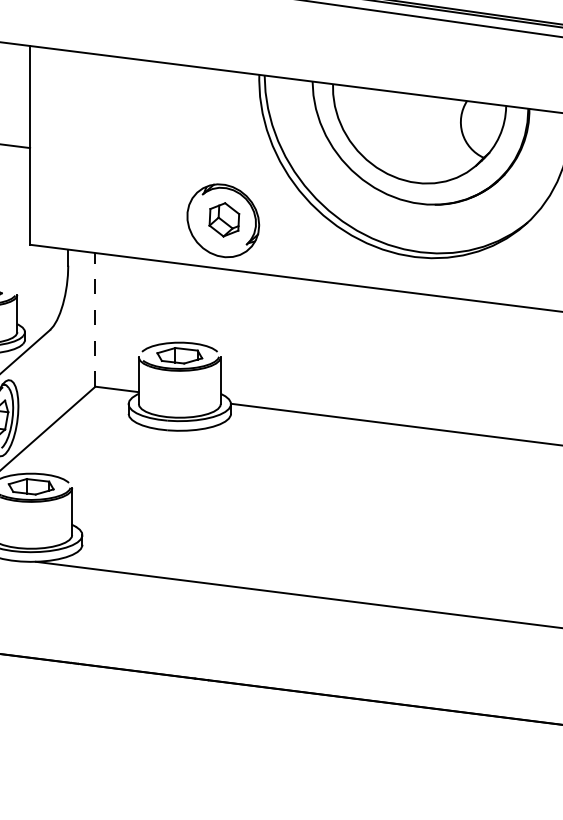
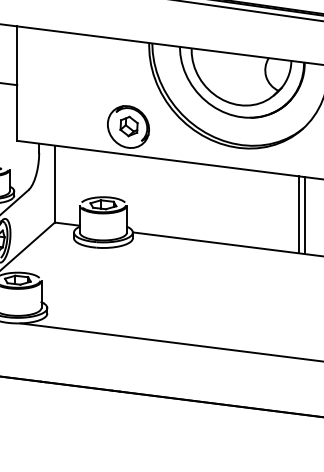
line: (94, 318) -> (54, 183), dashed -> solid
line: (520, 372) -> (299, 214), added
line: (528, 374) -> (304, 215), added

